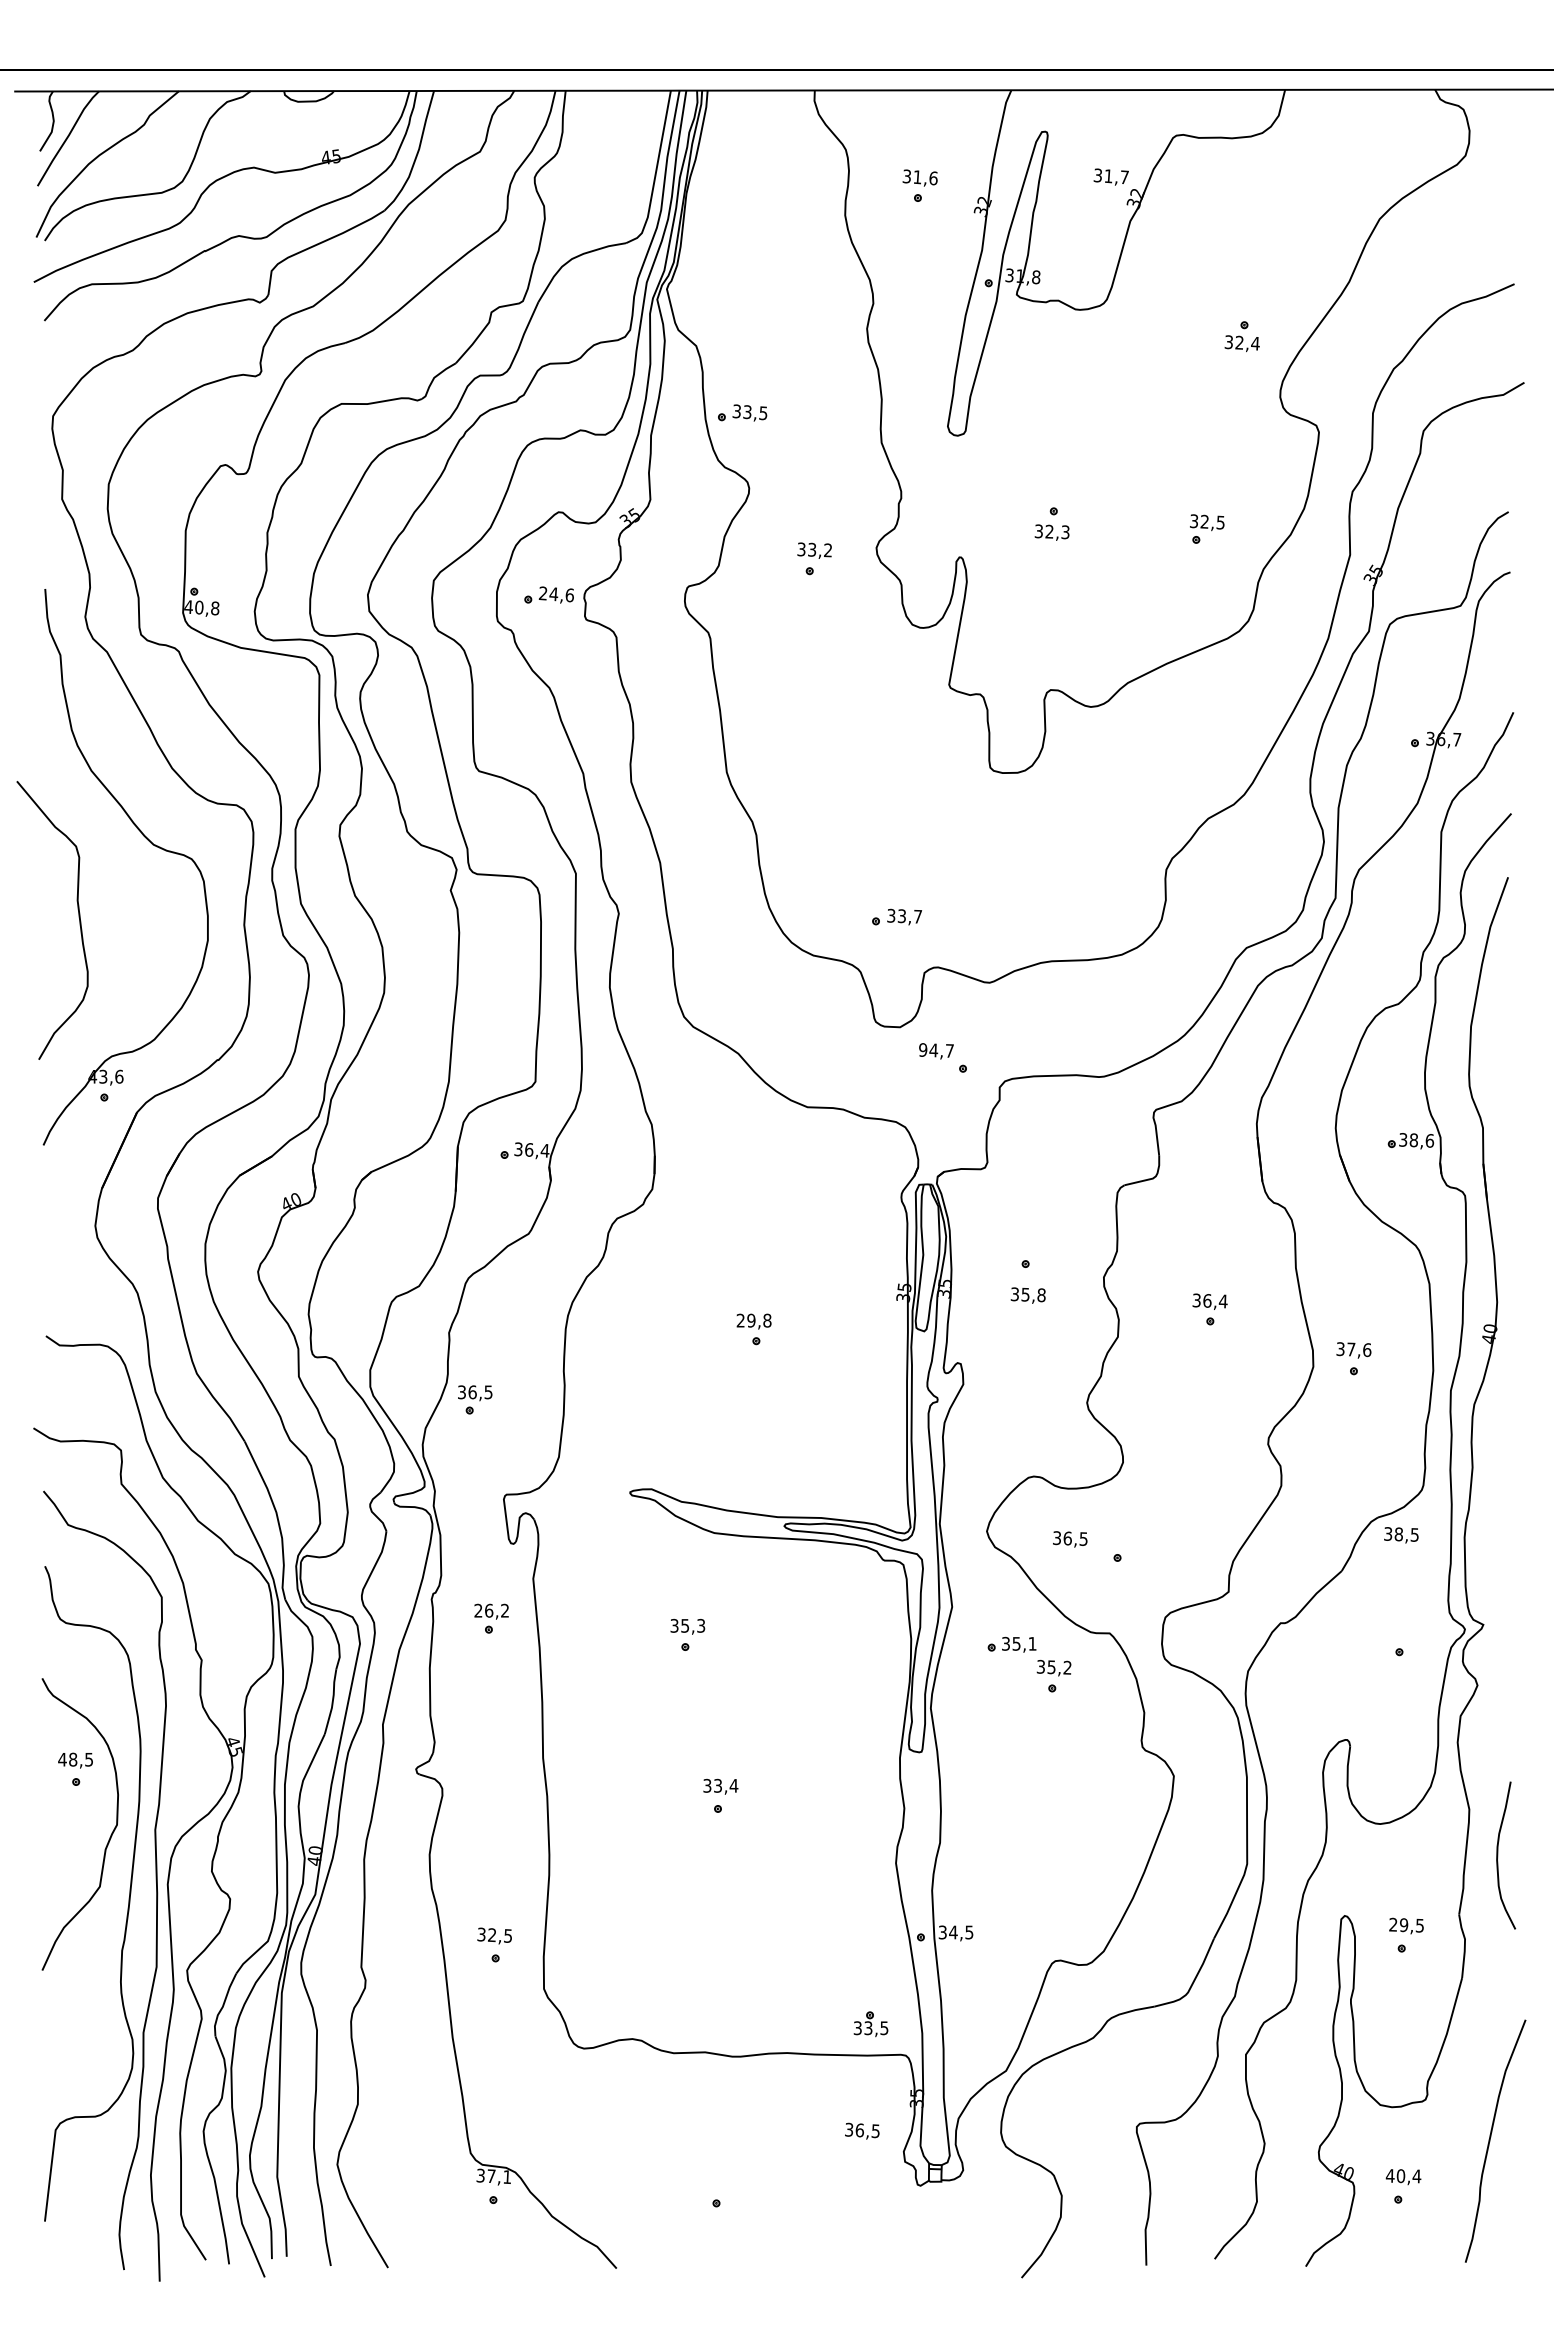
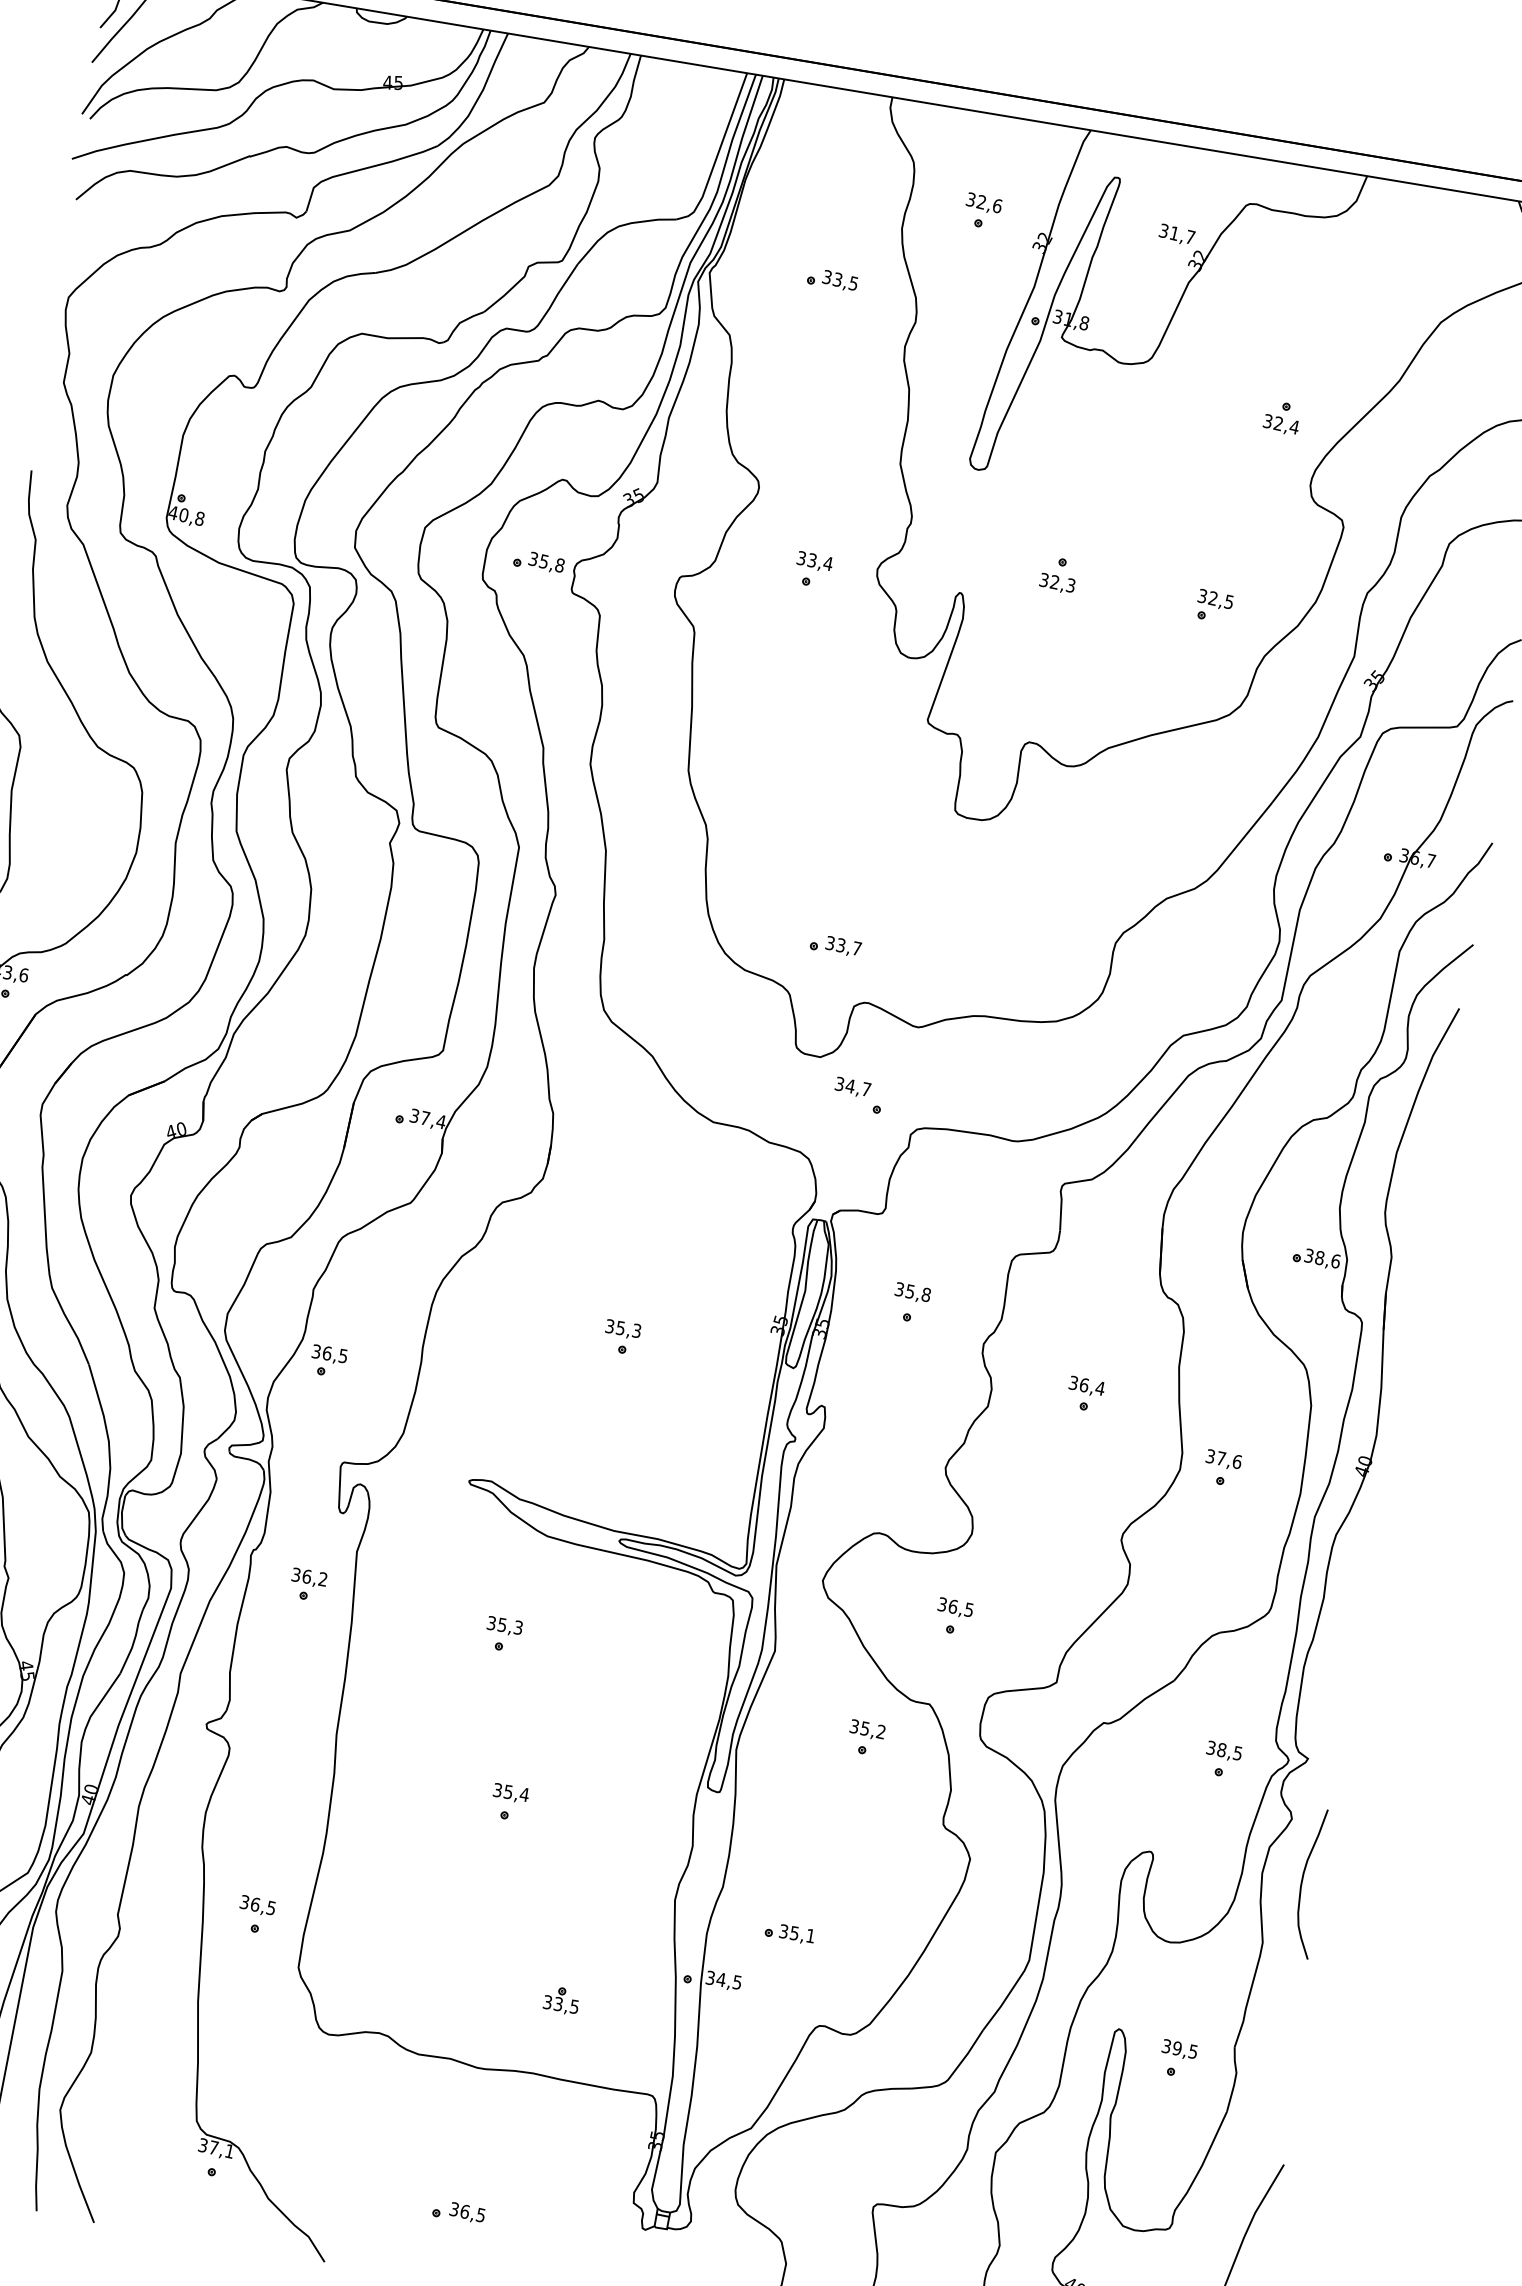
text: (917, 176) -> (981, 201), 31,6 -> 32,6
part: (742, 412) -> (832, 279), moved
text: (827, 550) -> (827, 563), 33,2 -> 33,4
text: (555, 594) -> (545, 562), 24,6 -> 35,8
text: (923, 1049) -> (840, 1083), 94,7 -> 34,7
text: (529, 1149) -> (425, 1117), 36,4 -> 37,4
text: (1027, 1295) -> (912, 1292), moved
text: (753, 1320) -> (622, 1328), 29,8 -> 35,3
text: (1401, 1535) -> (1224, 1751), moved
text: (1070, 1539) -> (955, 1608), moved
text: (478, 1610) -> (296, 1574), 26,2 -> 36,2
part: (1011, 1644) -> (789, 1933), moved
text: (717, 1784) -> (508, 1790), 33,4 -> 35,4
curve: (1498, 1855) -> (1303, 1882), moved
text: (1393, 1924) -> (1166, 2046), 29,5 -> 39,5
text: (492, 1935) -> (255, 1904), 32,5 -> 36,5
part: (870, 2024) -> (561, 2000), moved
text: (862, 2130) -> (467, 2212), moved

